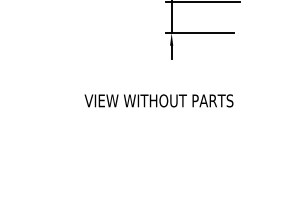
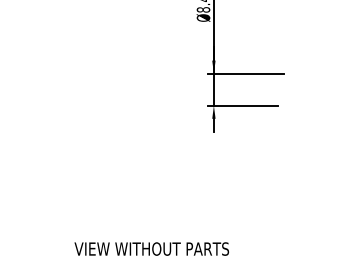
text: (158, 100) -> (151, 248), moved

